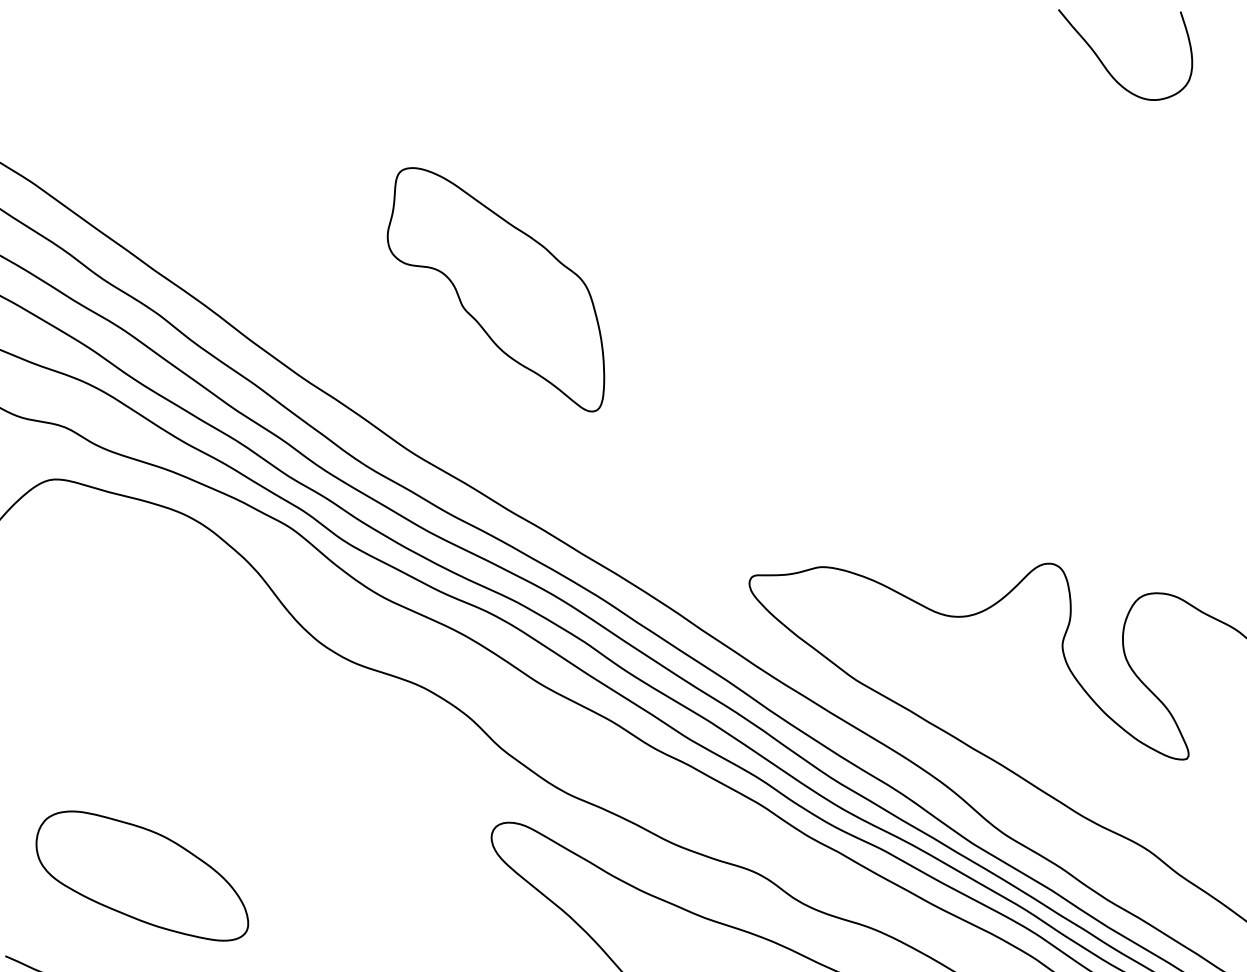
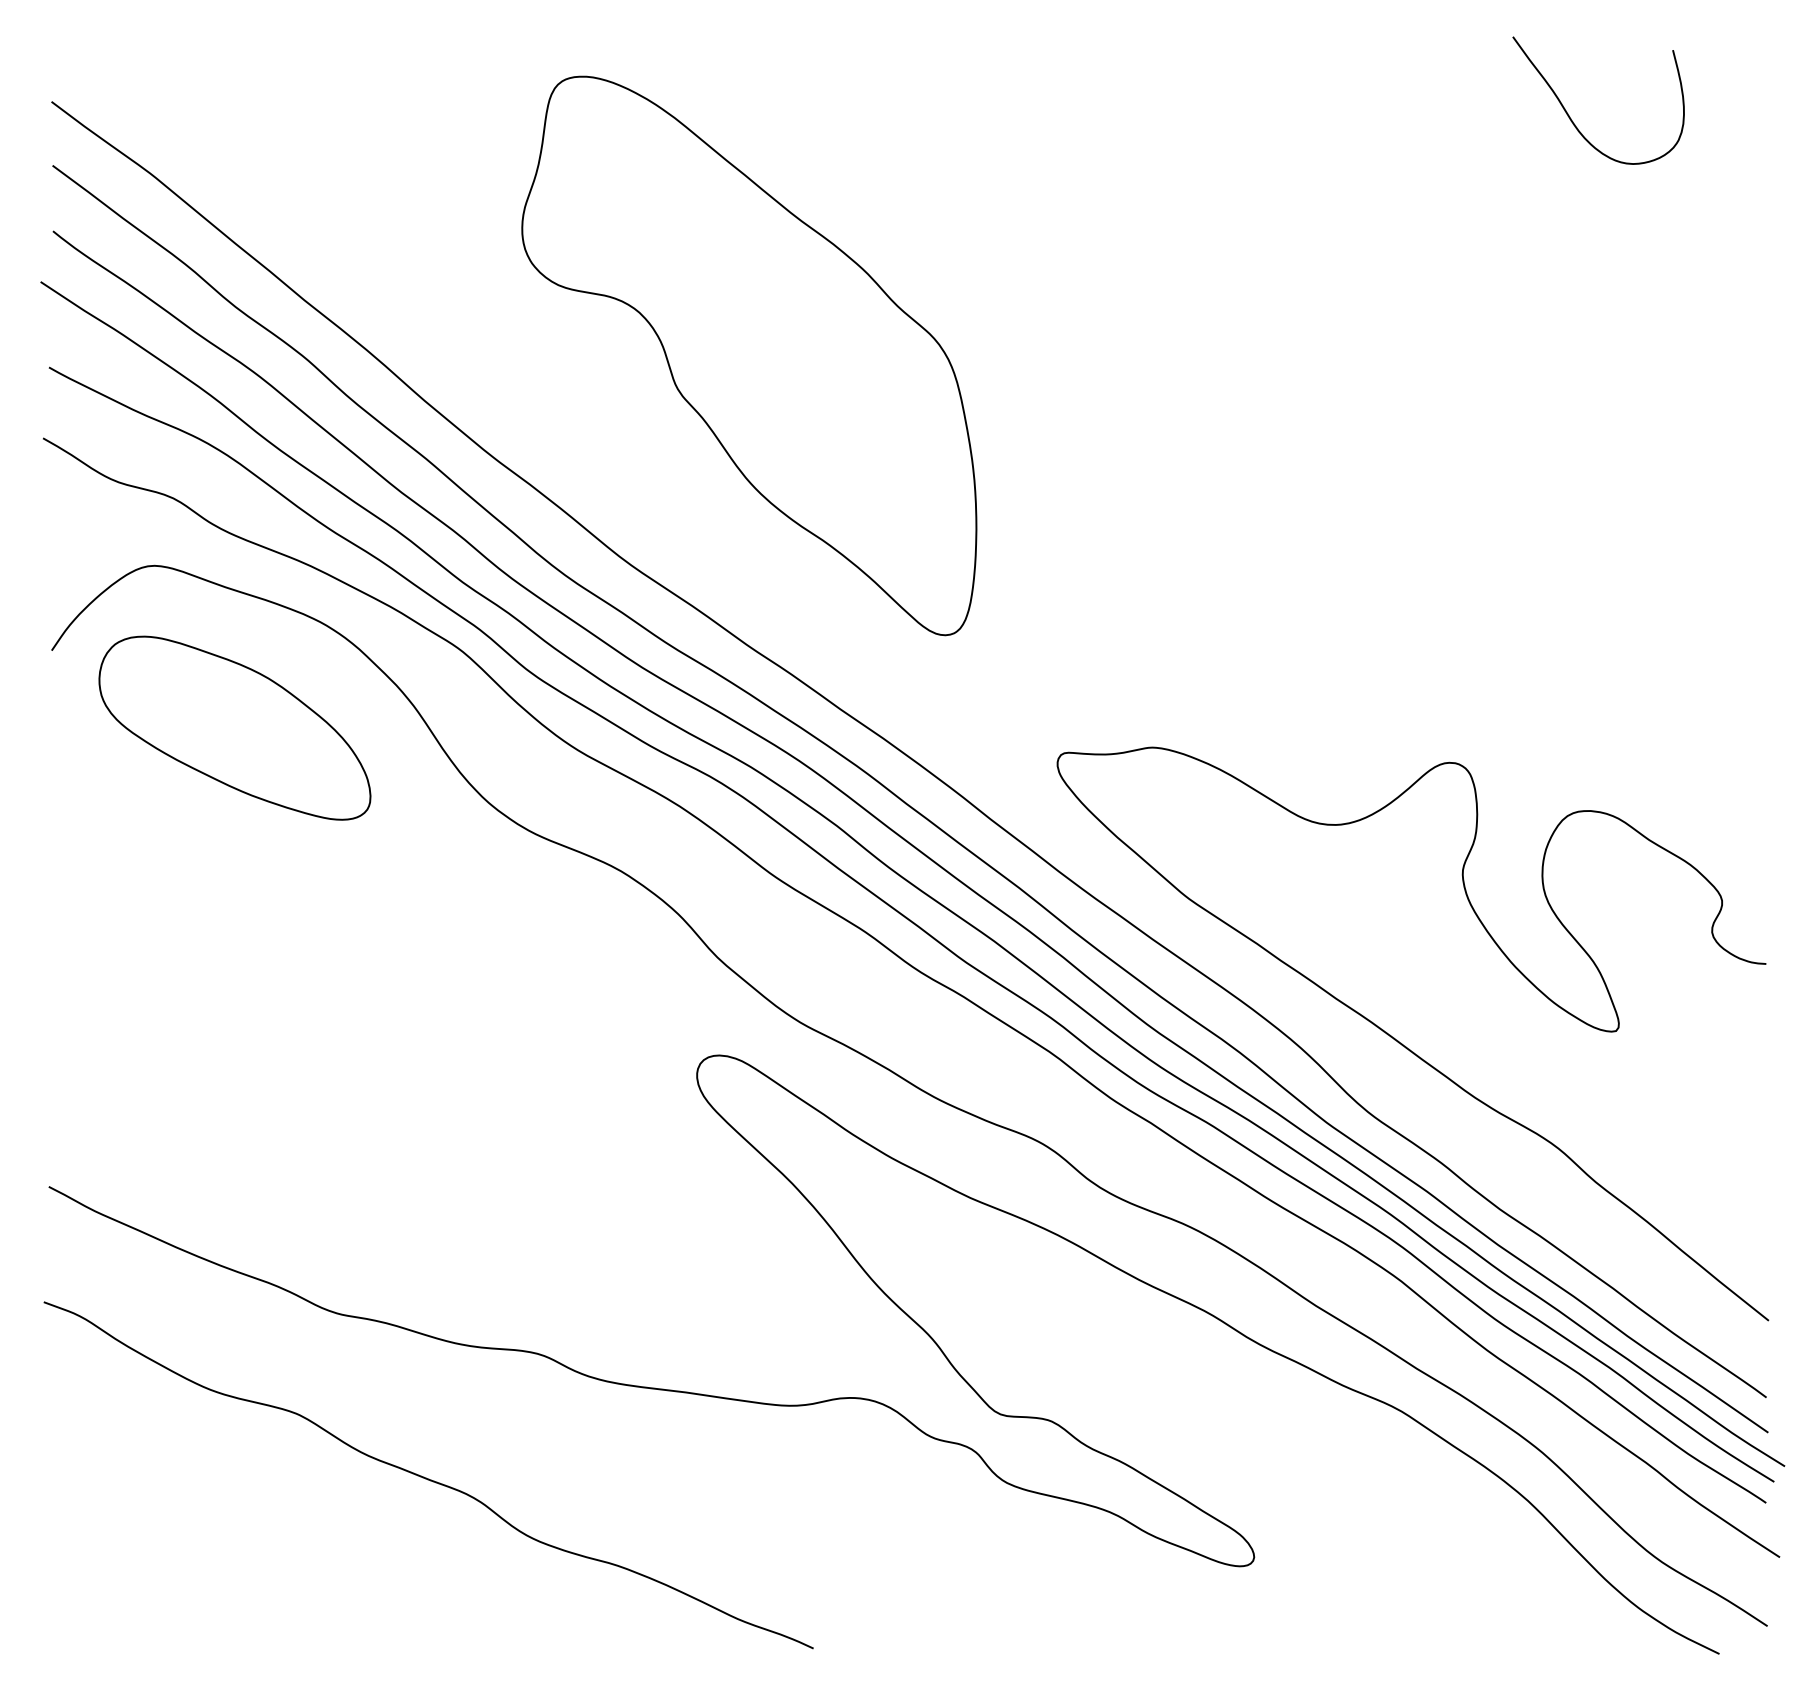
part: (495, 289) -> (749, 355), size x1.67
part: (141, 875) -> (234, 727), moved

